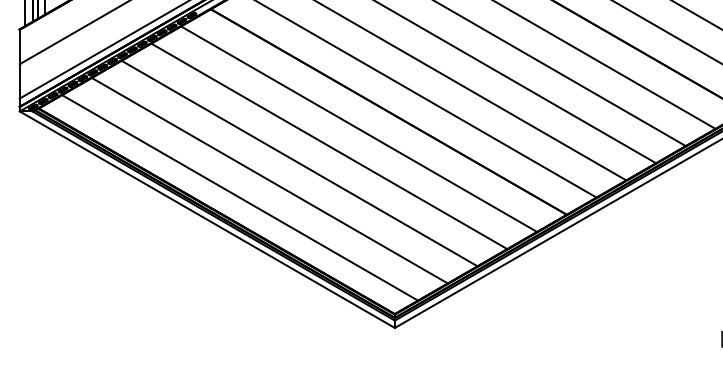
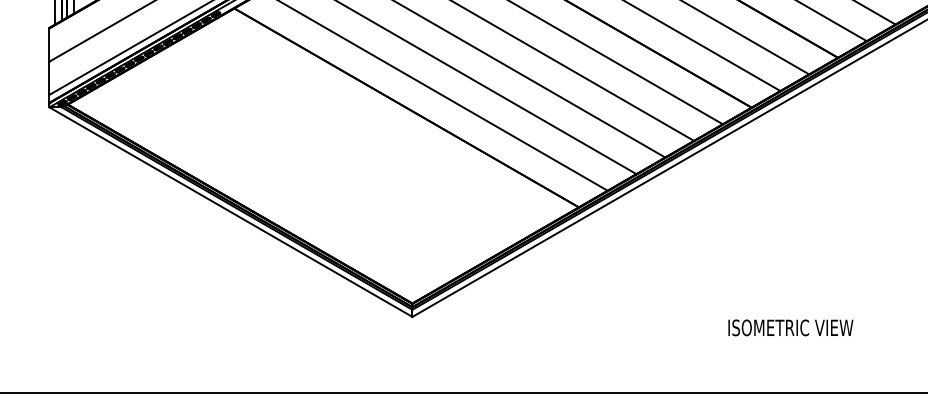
line: (358, 129) -> (377, 124), removed
line: (328, 145) -> (348, 140), removed
line: (299, 163) -> (320, 157), removed
line: (269, 179) -> (291, 173), removed
line: (239, 197) -> (262, 190), removed

